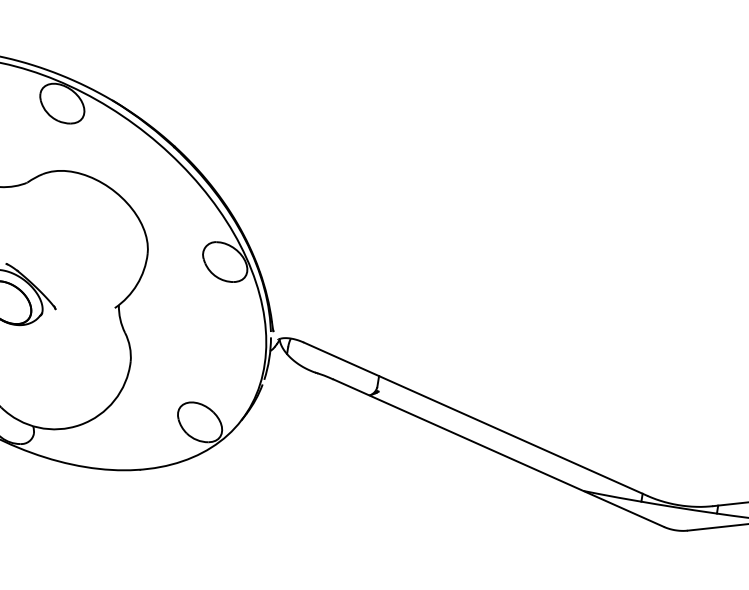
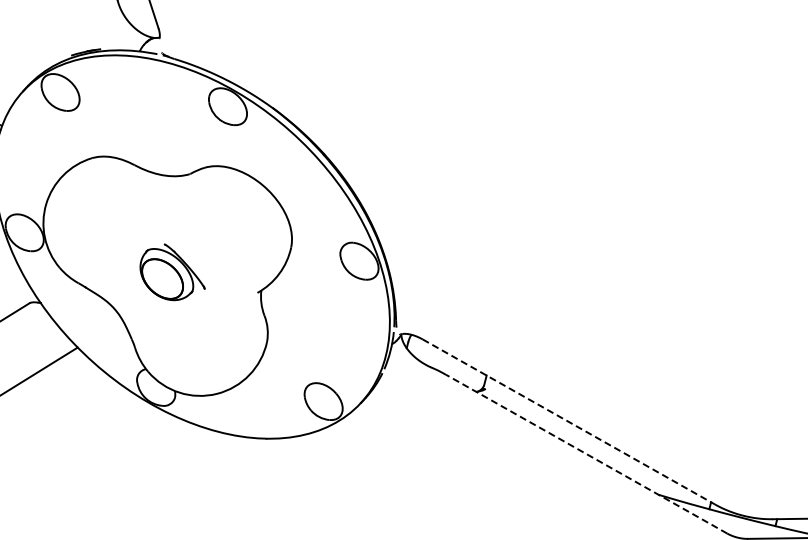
line: (475, 418) -> (568, 421), solid -> dashed
line: (498, 453) -> (586, 454), solid -> dashed

